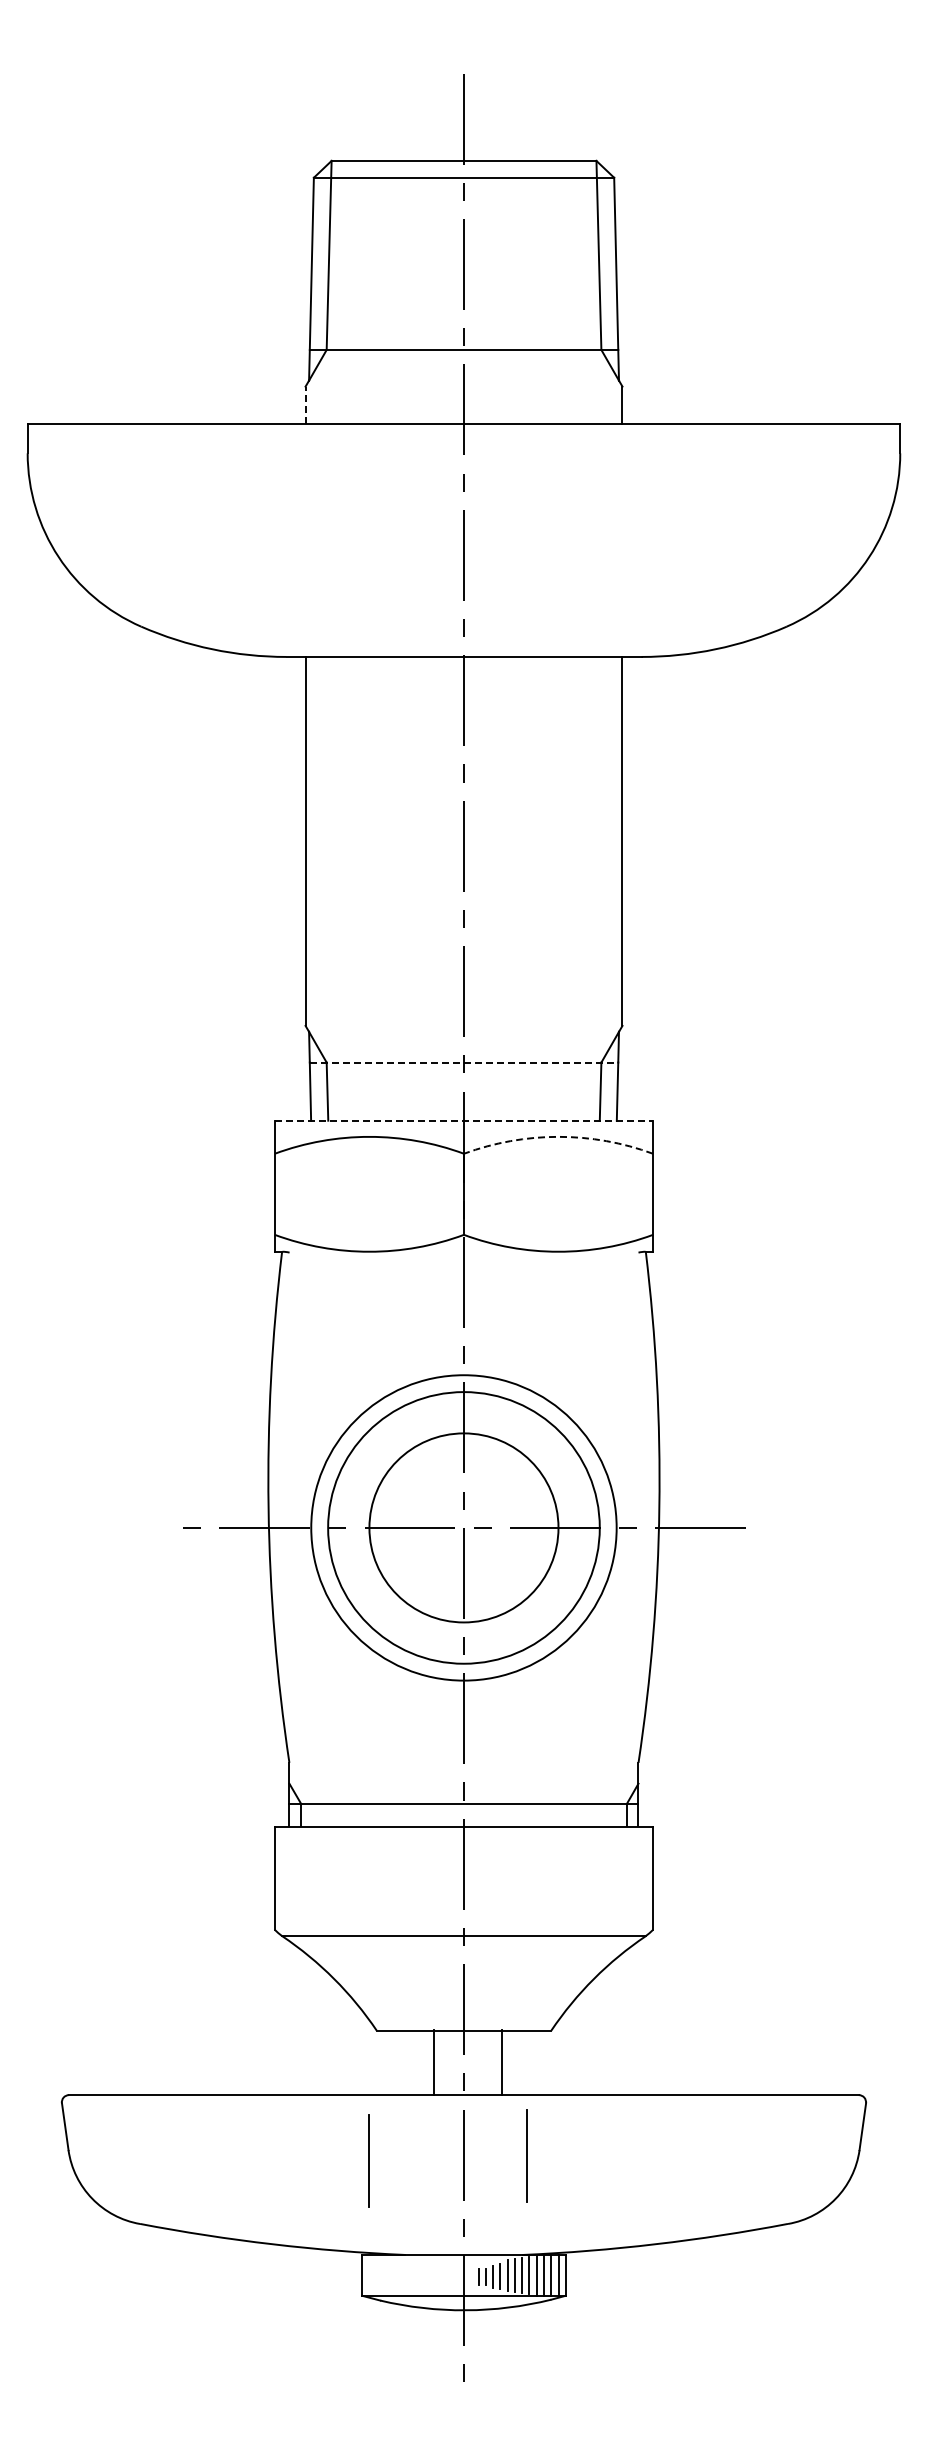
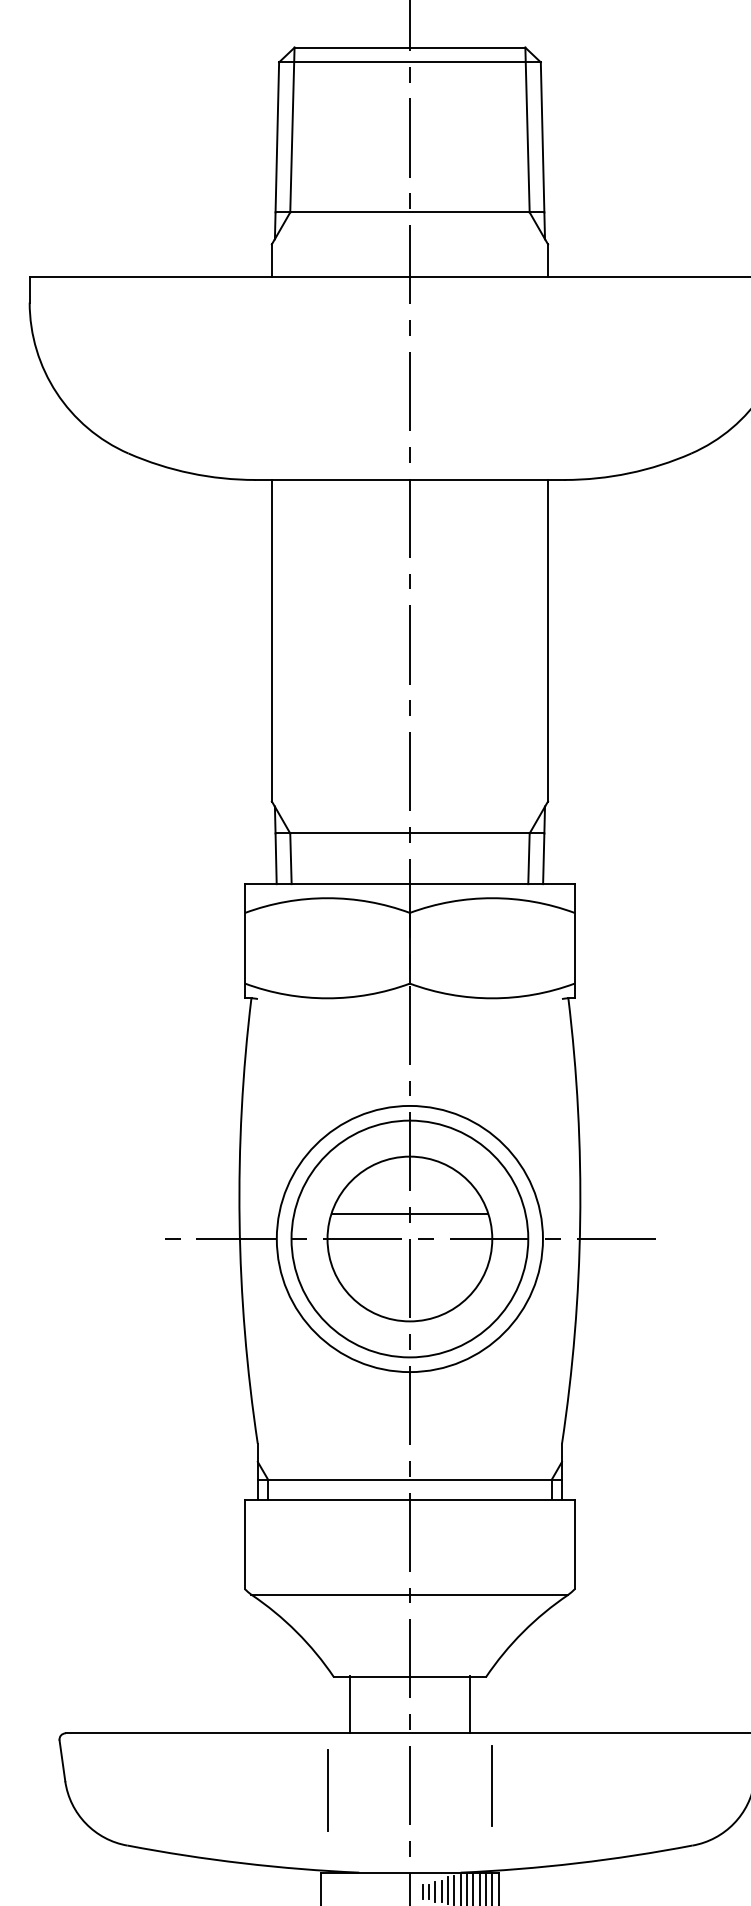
line: (305, 405) -> (271, 260), dashed -> solid
line: (464, 1062) -> (410, 833), dashed -> solid
line: (464, 1120) -> (410, 883), dashed -> solid
arc: (558, 1136) -> (492, 897), dashed -> solid
line: (463, 1498) -> (409, 1213), added
line: (433, 2062) -> (349, 1704), moved
line: (502, 2062) -> (470, 1704), moved
line: (526, 2155) -> (492, 1785), moved

